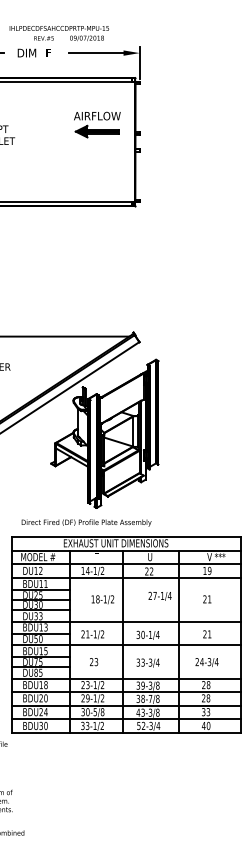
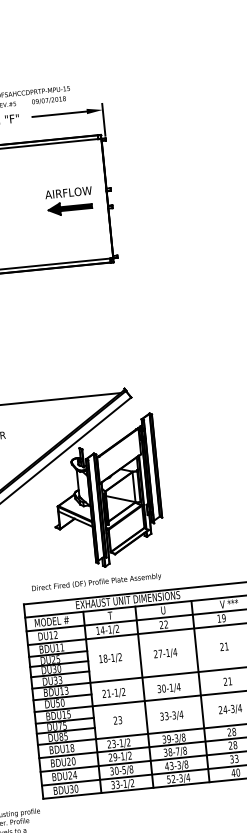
part: (97, 124) -> (69, 201), moved
text: (159, 595) -> (164, 652), moved
text: (102, 599) -> (110, 658), moved

